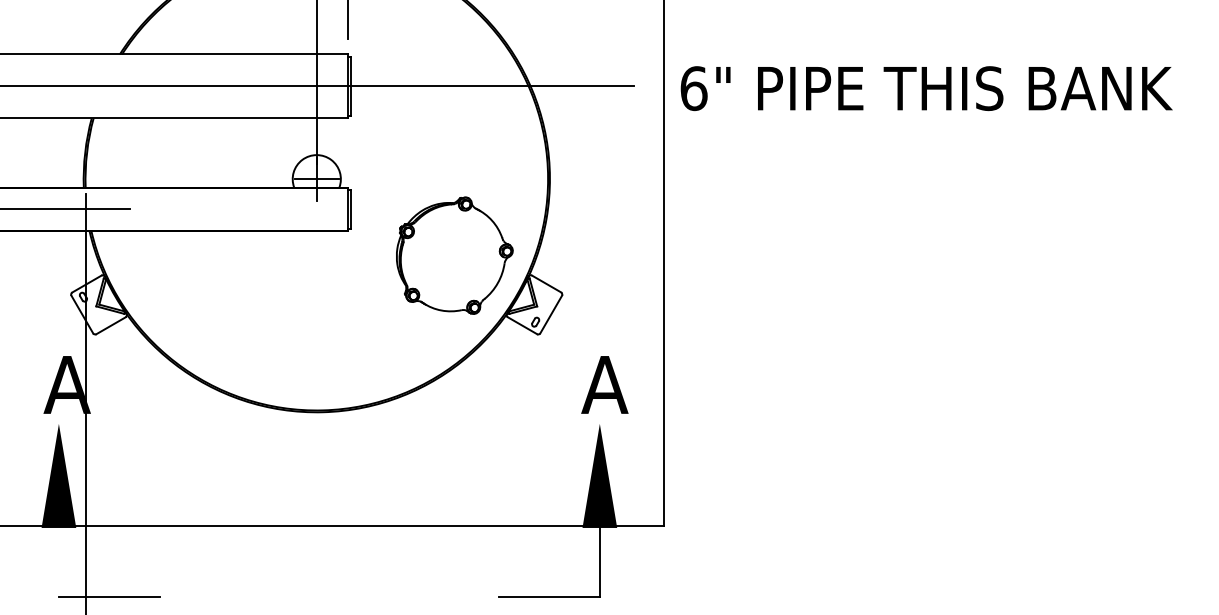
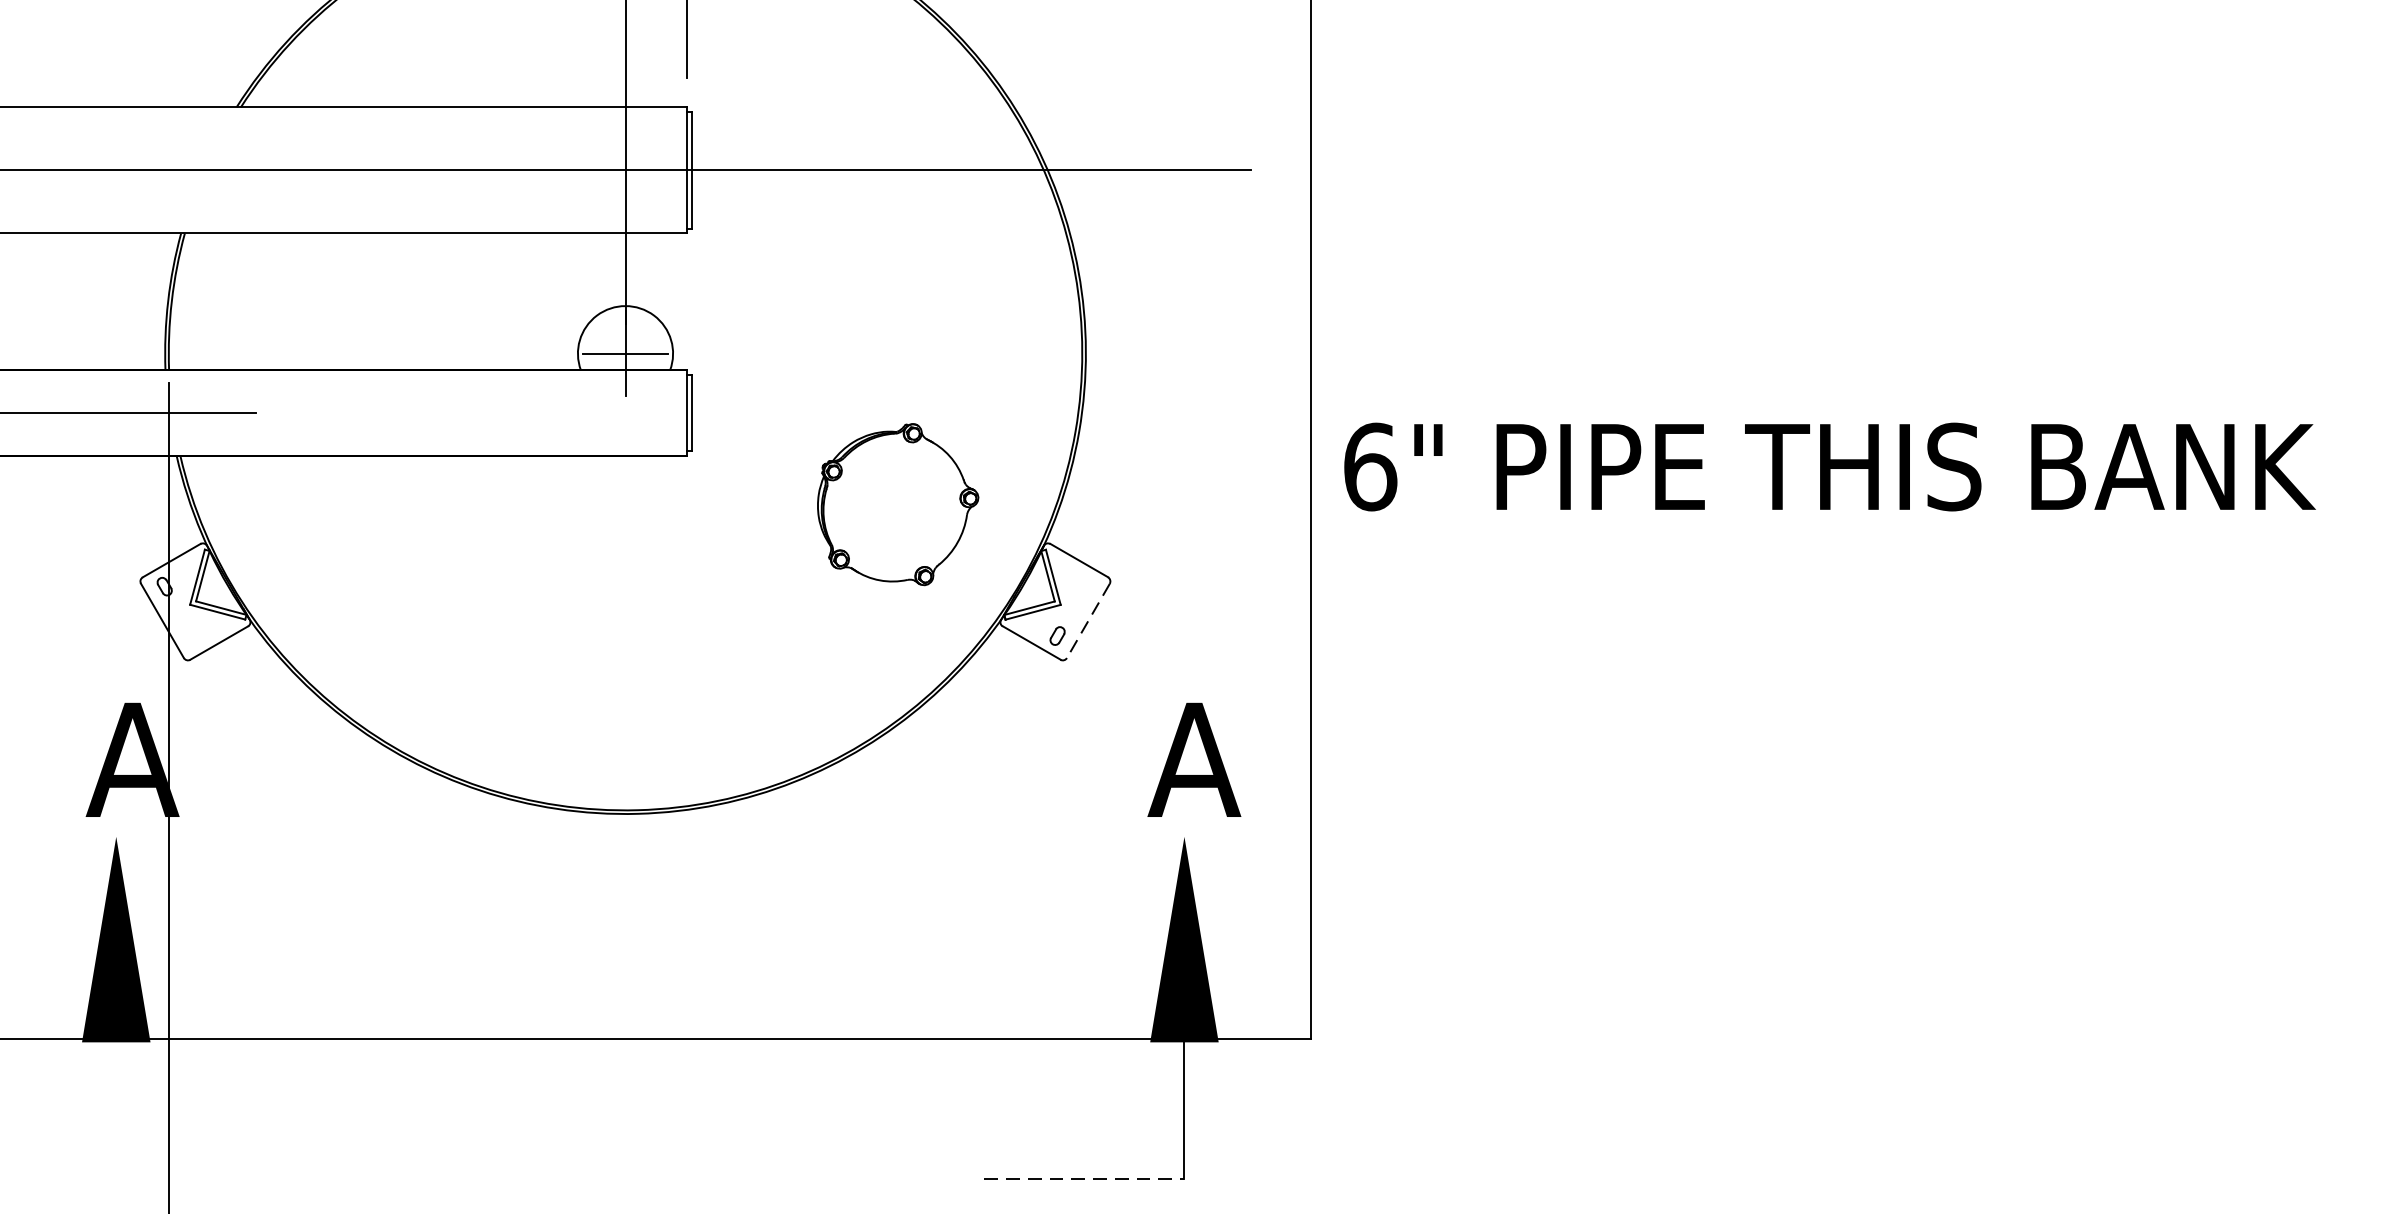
text: (926, 88) -> (1829, 466), moved
part: (454, 255) -> (897, 504), size x0.7
line: (551, 314) -> (1088, 620), solid -> dashed
line: (109, 597) -> (216, 1179), removed
line: (549, 597) -> (1085, 1179), solid -> dashed

